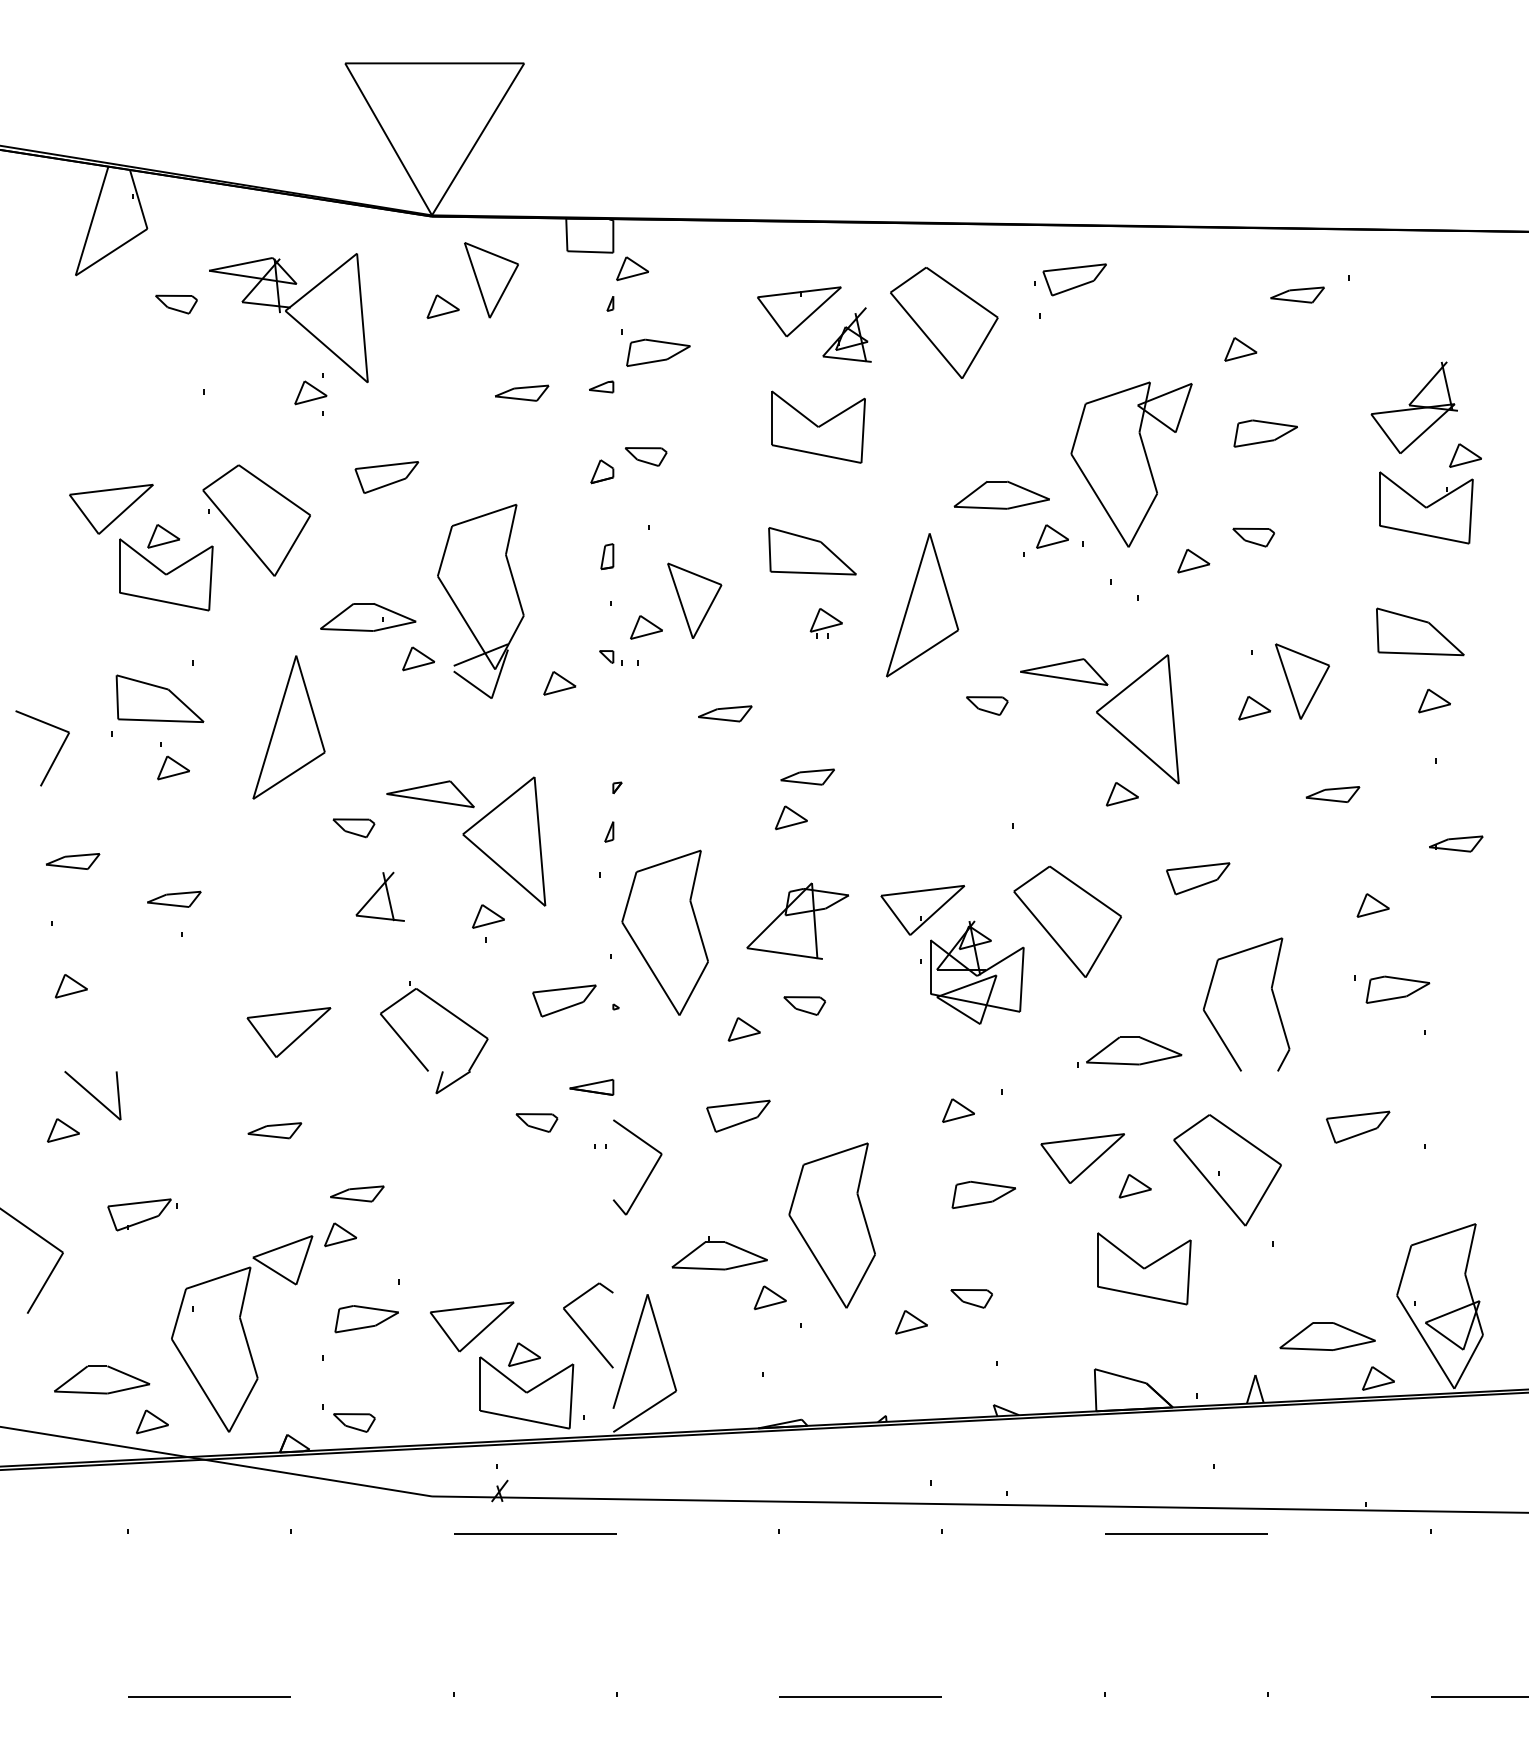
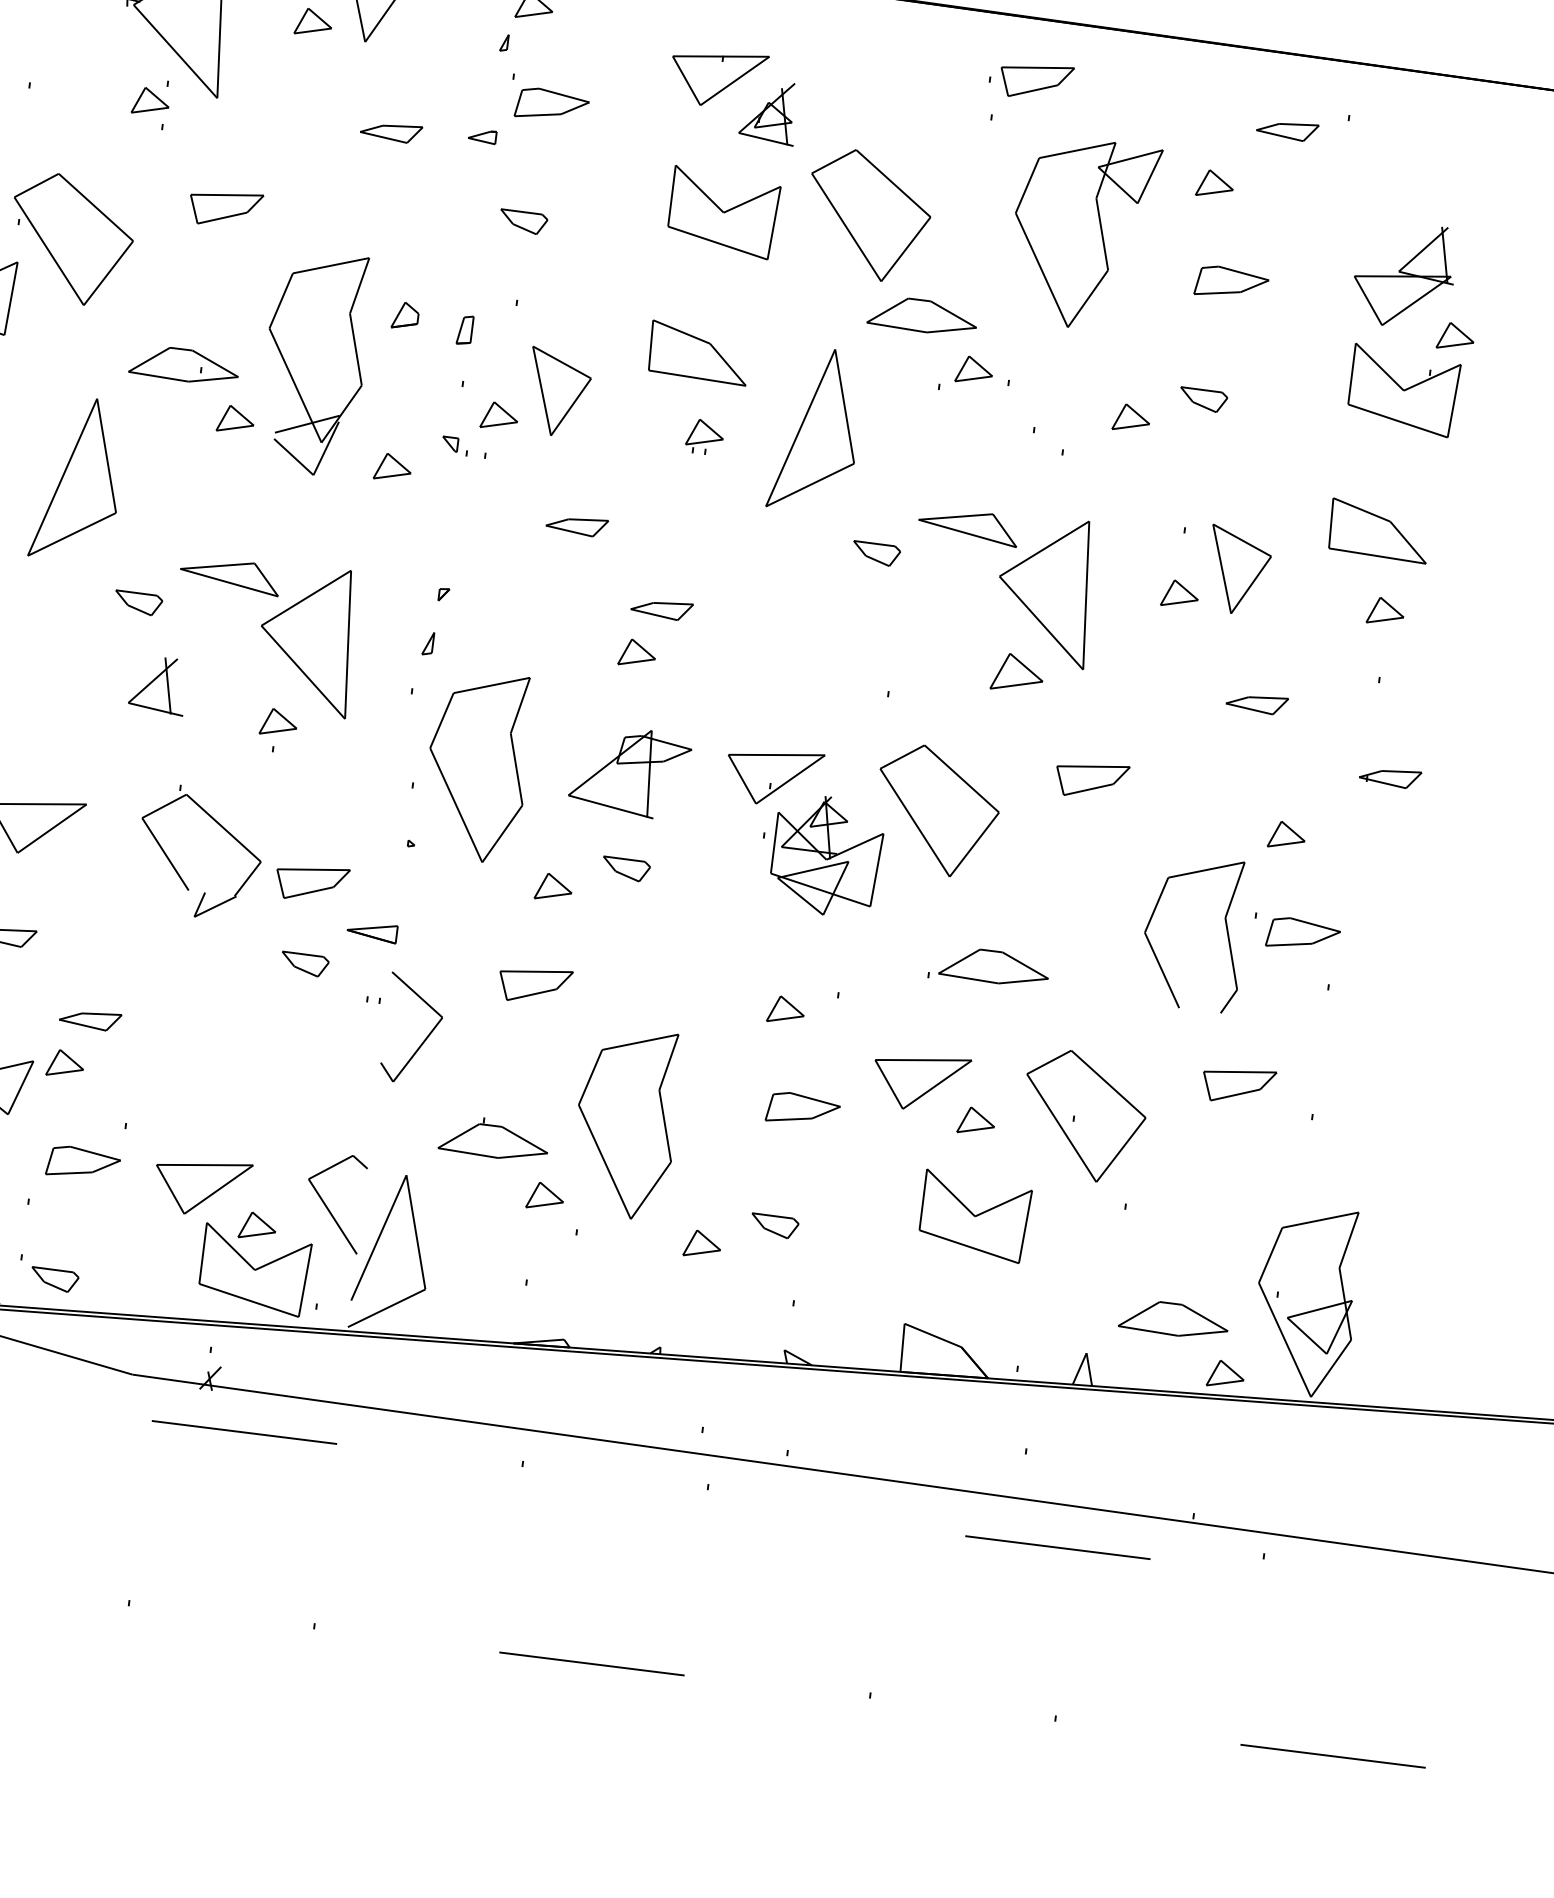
part: (944, 322) -> (869, 215), moved
part: (1131, 464) -> (1082, 233), moved
part: (602, 471) -> (405, 315), moved
part: (1121, 794) -> (1016, 673), size x1.4
part: (1272, 995) -> (1225, 926), moved
part: (564, 1000) -> (312, 882), moved
line: (1186, 1533) -> (1057, 1546), moved

